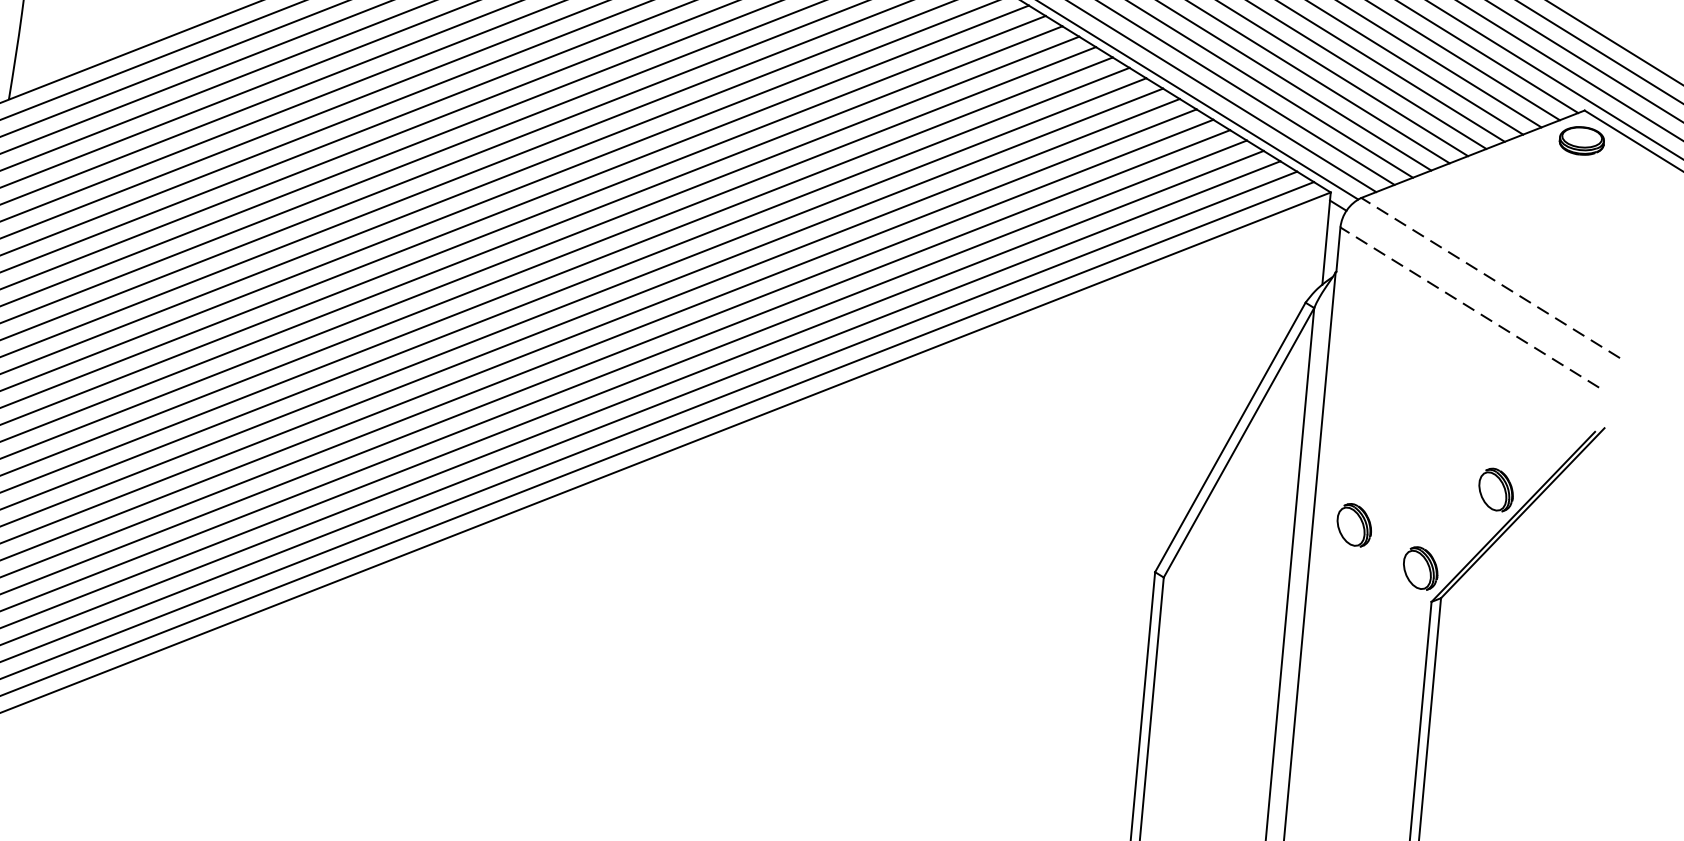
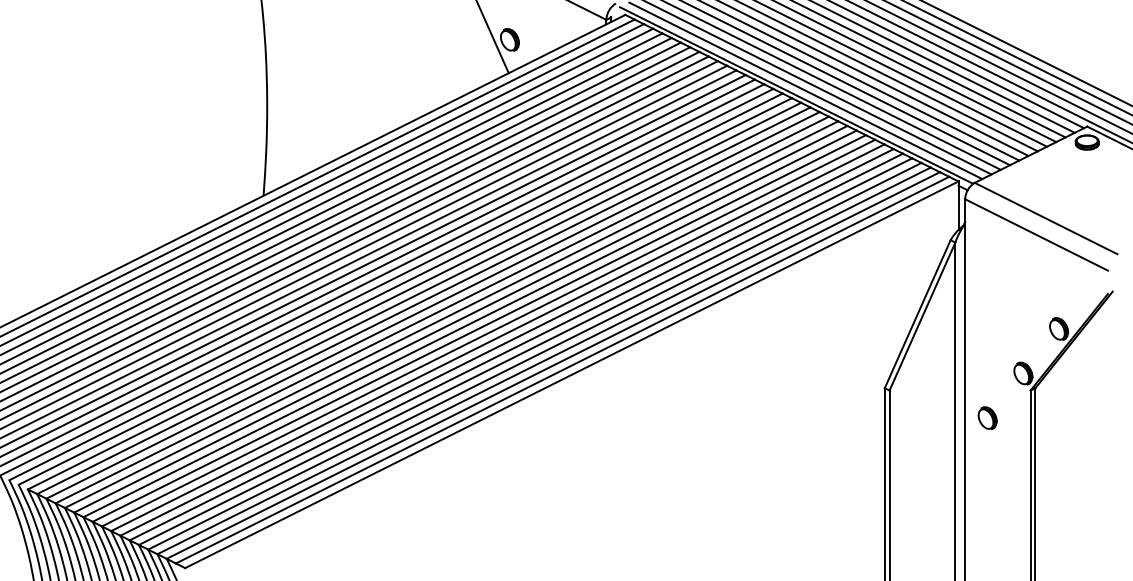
line: (1491, 277) -> (1046, 218), dashed -> solid
line: (1469, 306) -> (1036, 234), dashed -> solid
part: (1353, 525) -> (987, 418), moved

